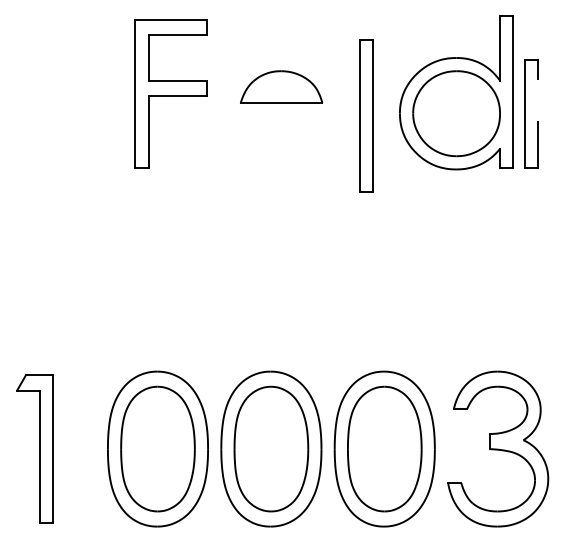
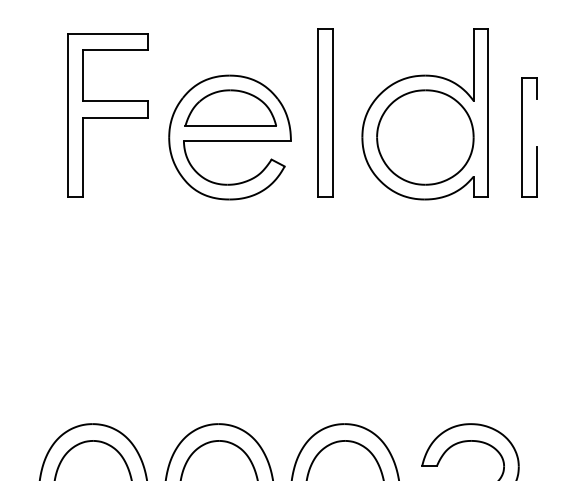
part: (280, 113) -> (229, 137), added
part: (531, 113) -> (529, 137), moved
part: (366, 115) -> (325, 112), moved

